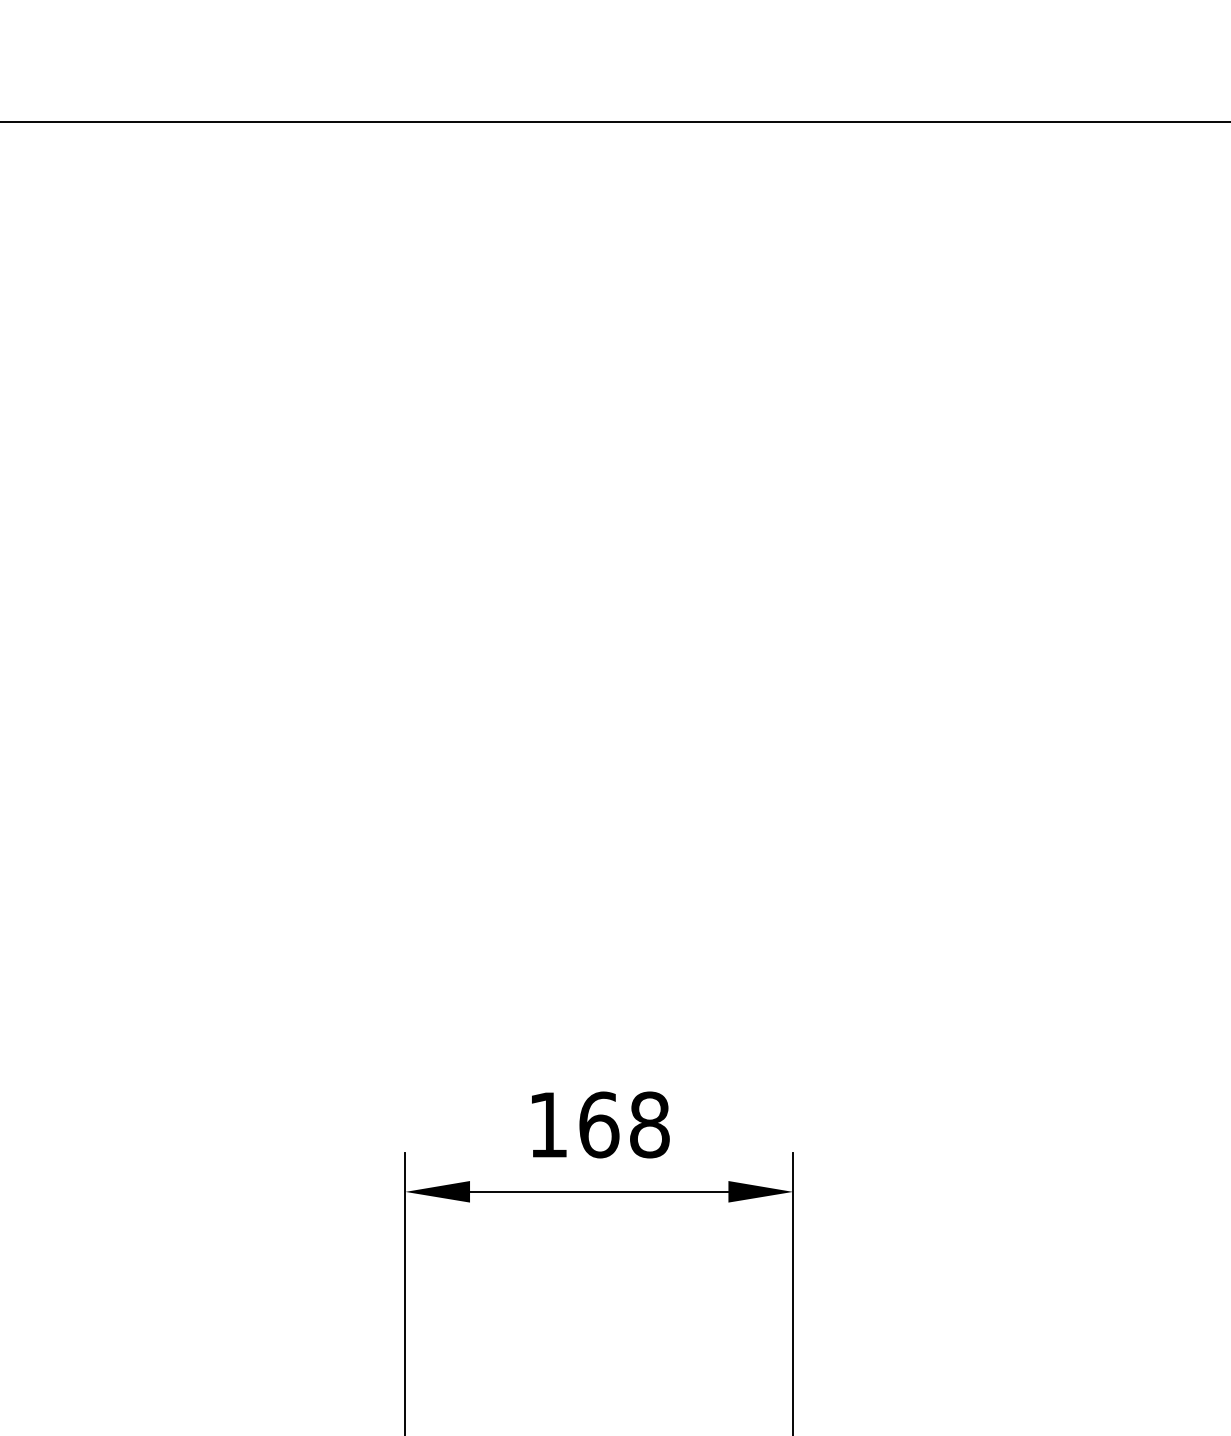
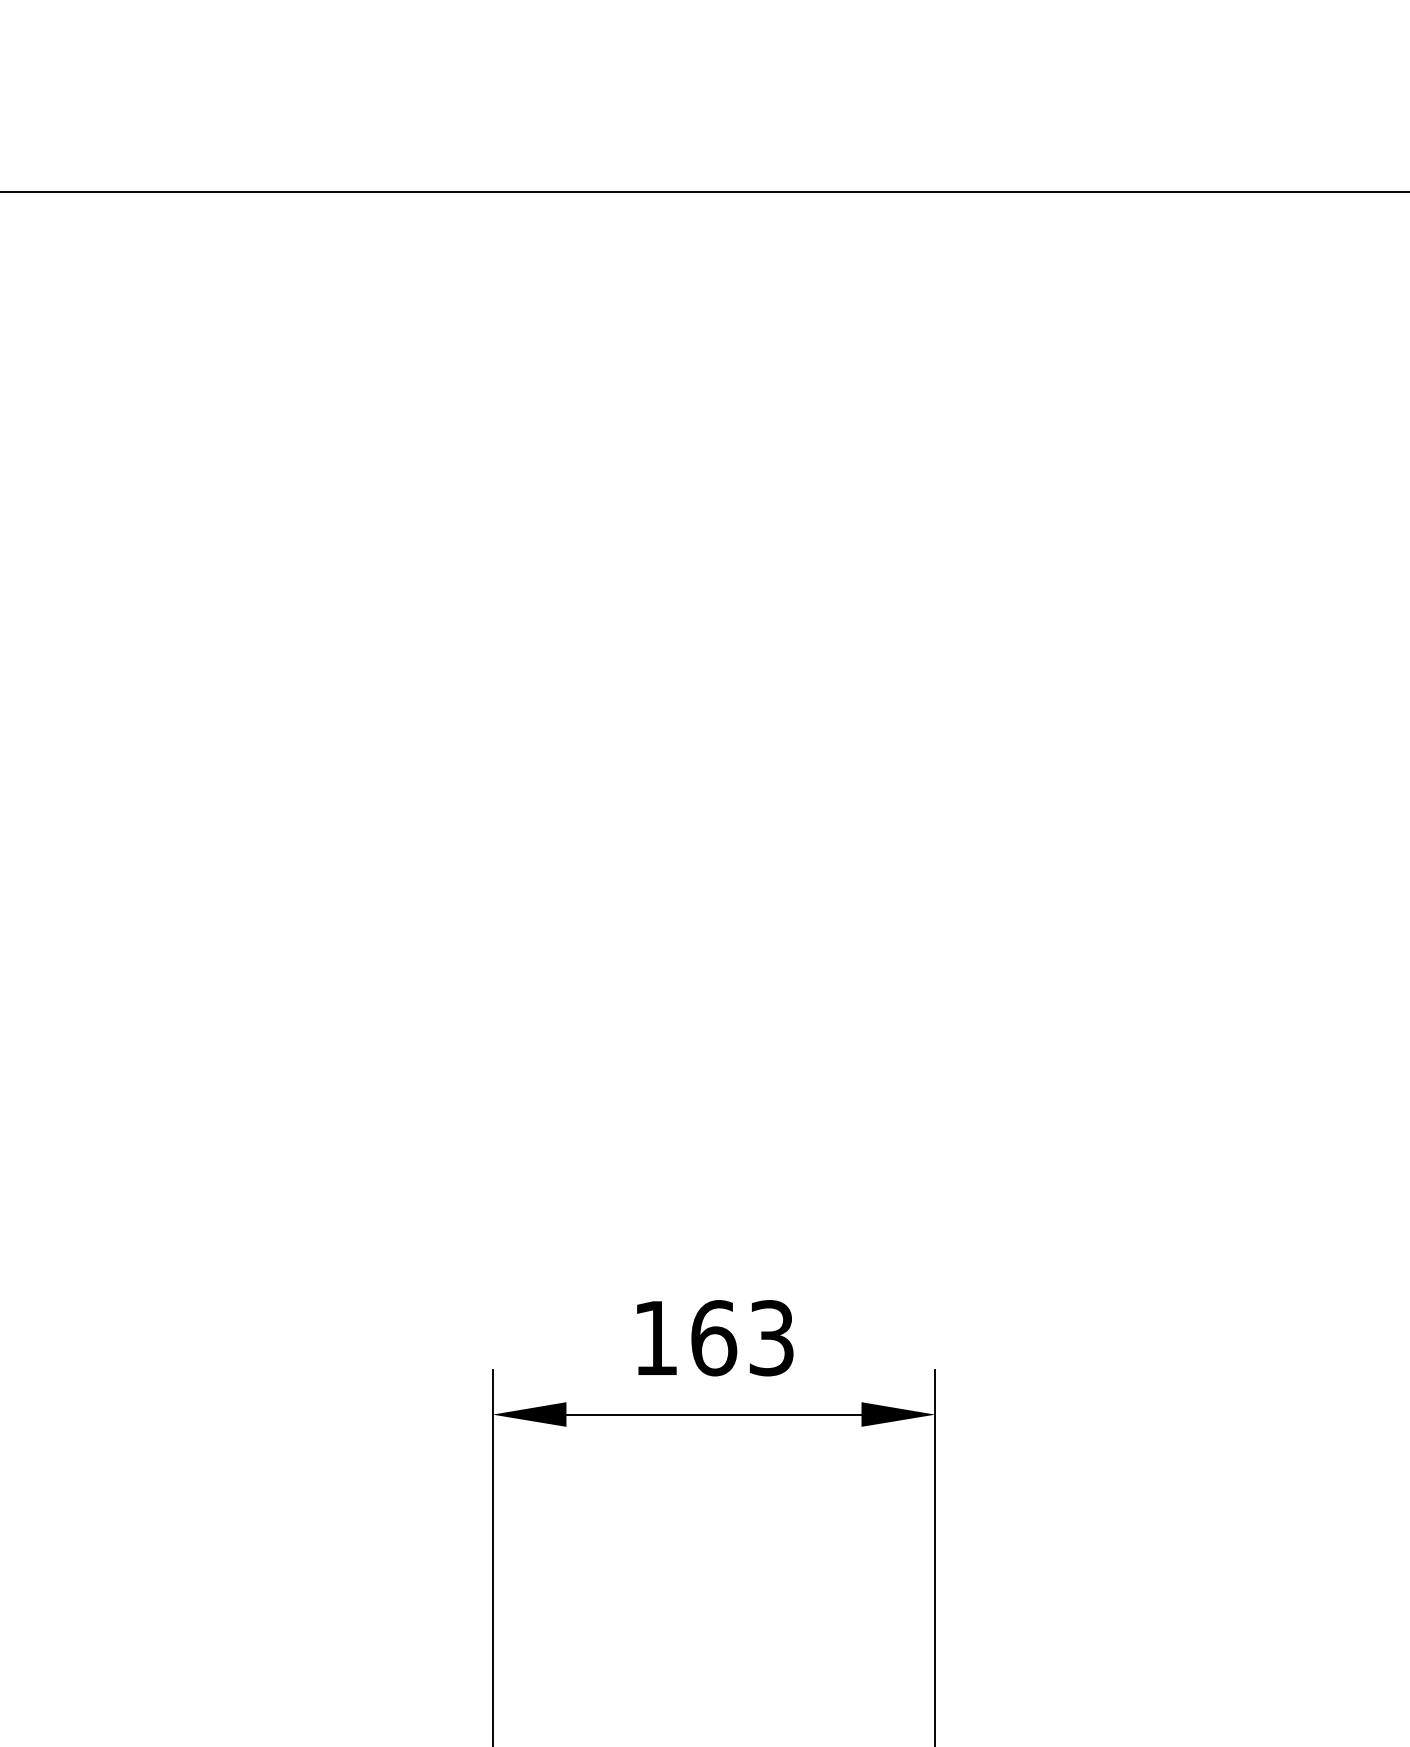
text: (649, 1125) -> (771, 1338), 168 -> 163

